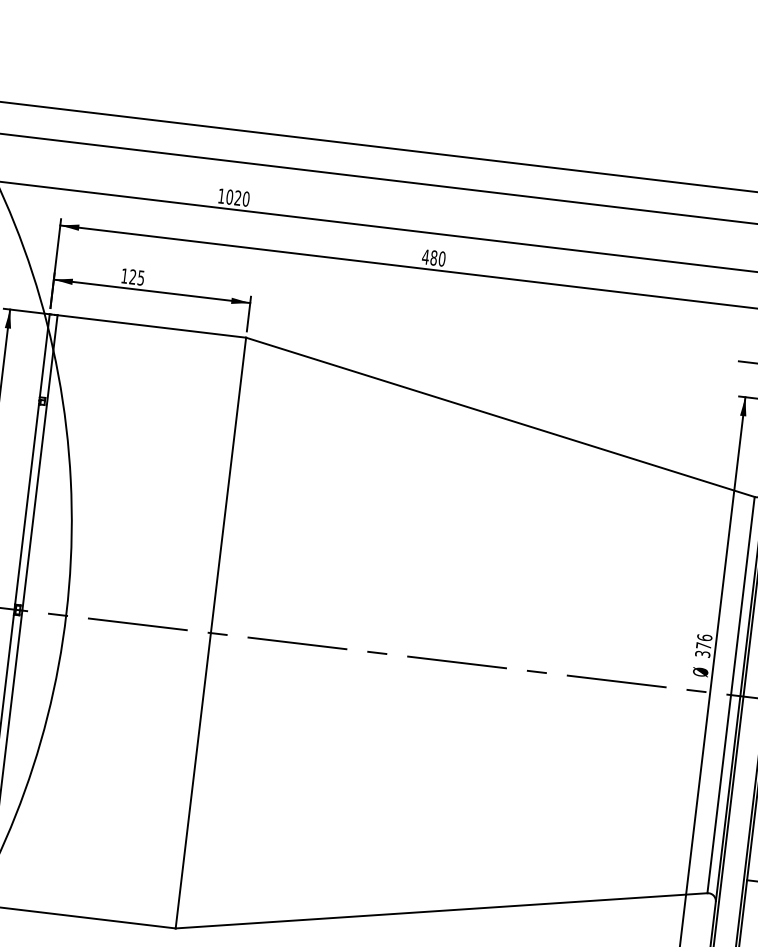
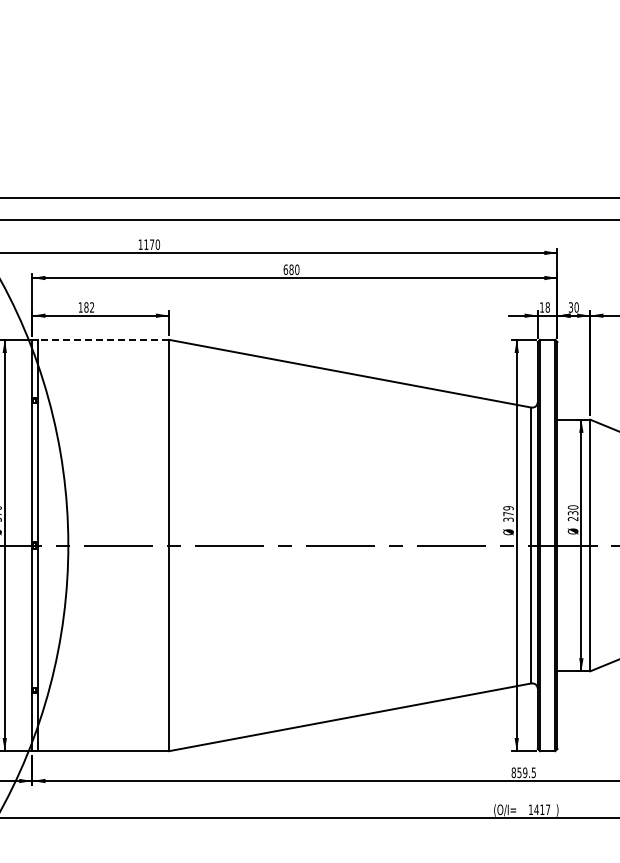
text: (234, 197) -> (149, 244), 1020 -> 1170
text: (425, 256) -> (285, 269), 480 -> 680
text: (137, 277) -> (89, 307), 125 -> 182
line: (151, 325) -> (103, 339), solid -> dashed
text: (704, 638) -> (508, 508), 376 -> 379

